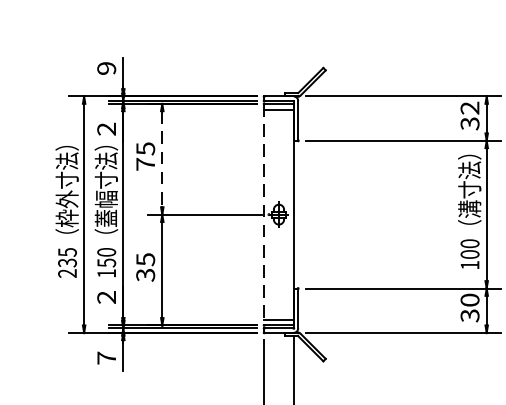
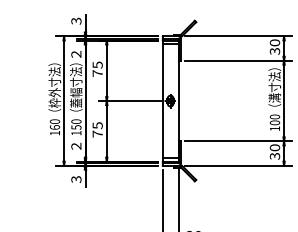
text: (106, 67) -> (76, 20), 9 -> 3
text: (470, 107) -> (275, 42), 32 -> 30
line: (161, 160) -> (106, 71), dashed -> solid
line: (264, 215) -> (162, 101), dashed -> solid
text: (66, 262) -> (54, 127), 235 -> 160
text: (145, 273) -> (97, 133), 35 -> 75
text: (106, 358) -> (76, 179), 7 -> 3

